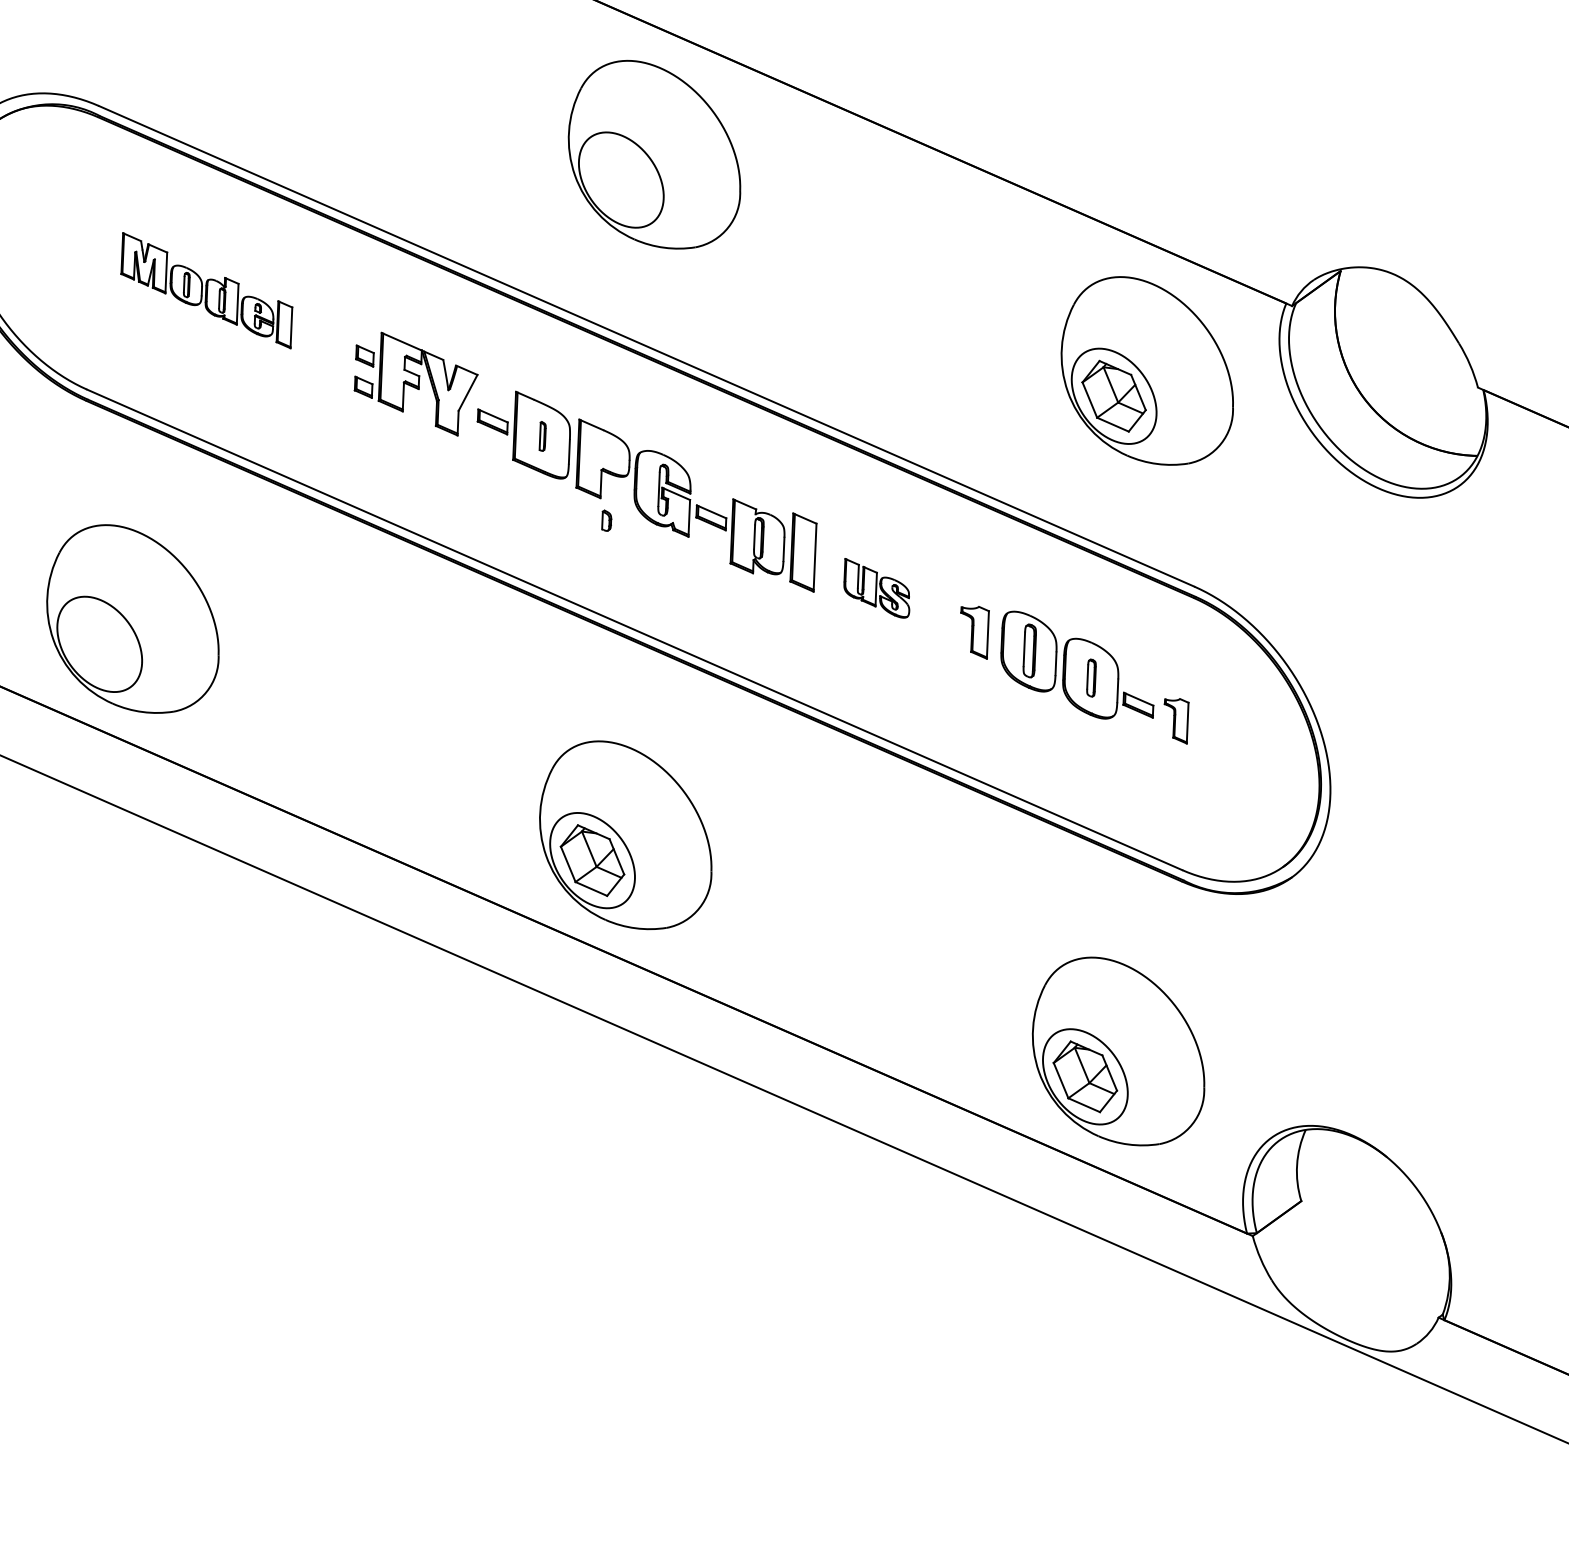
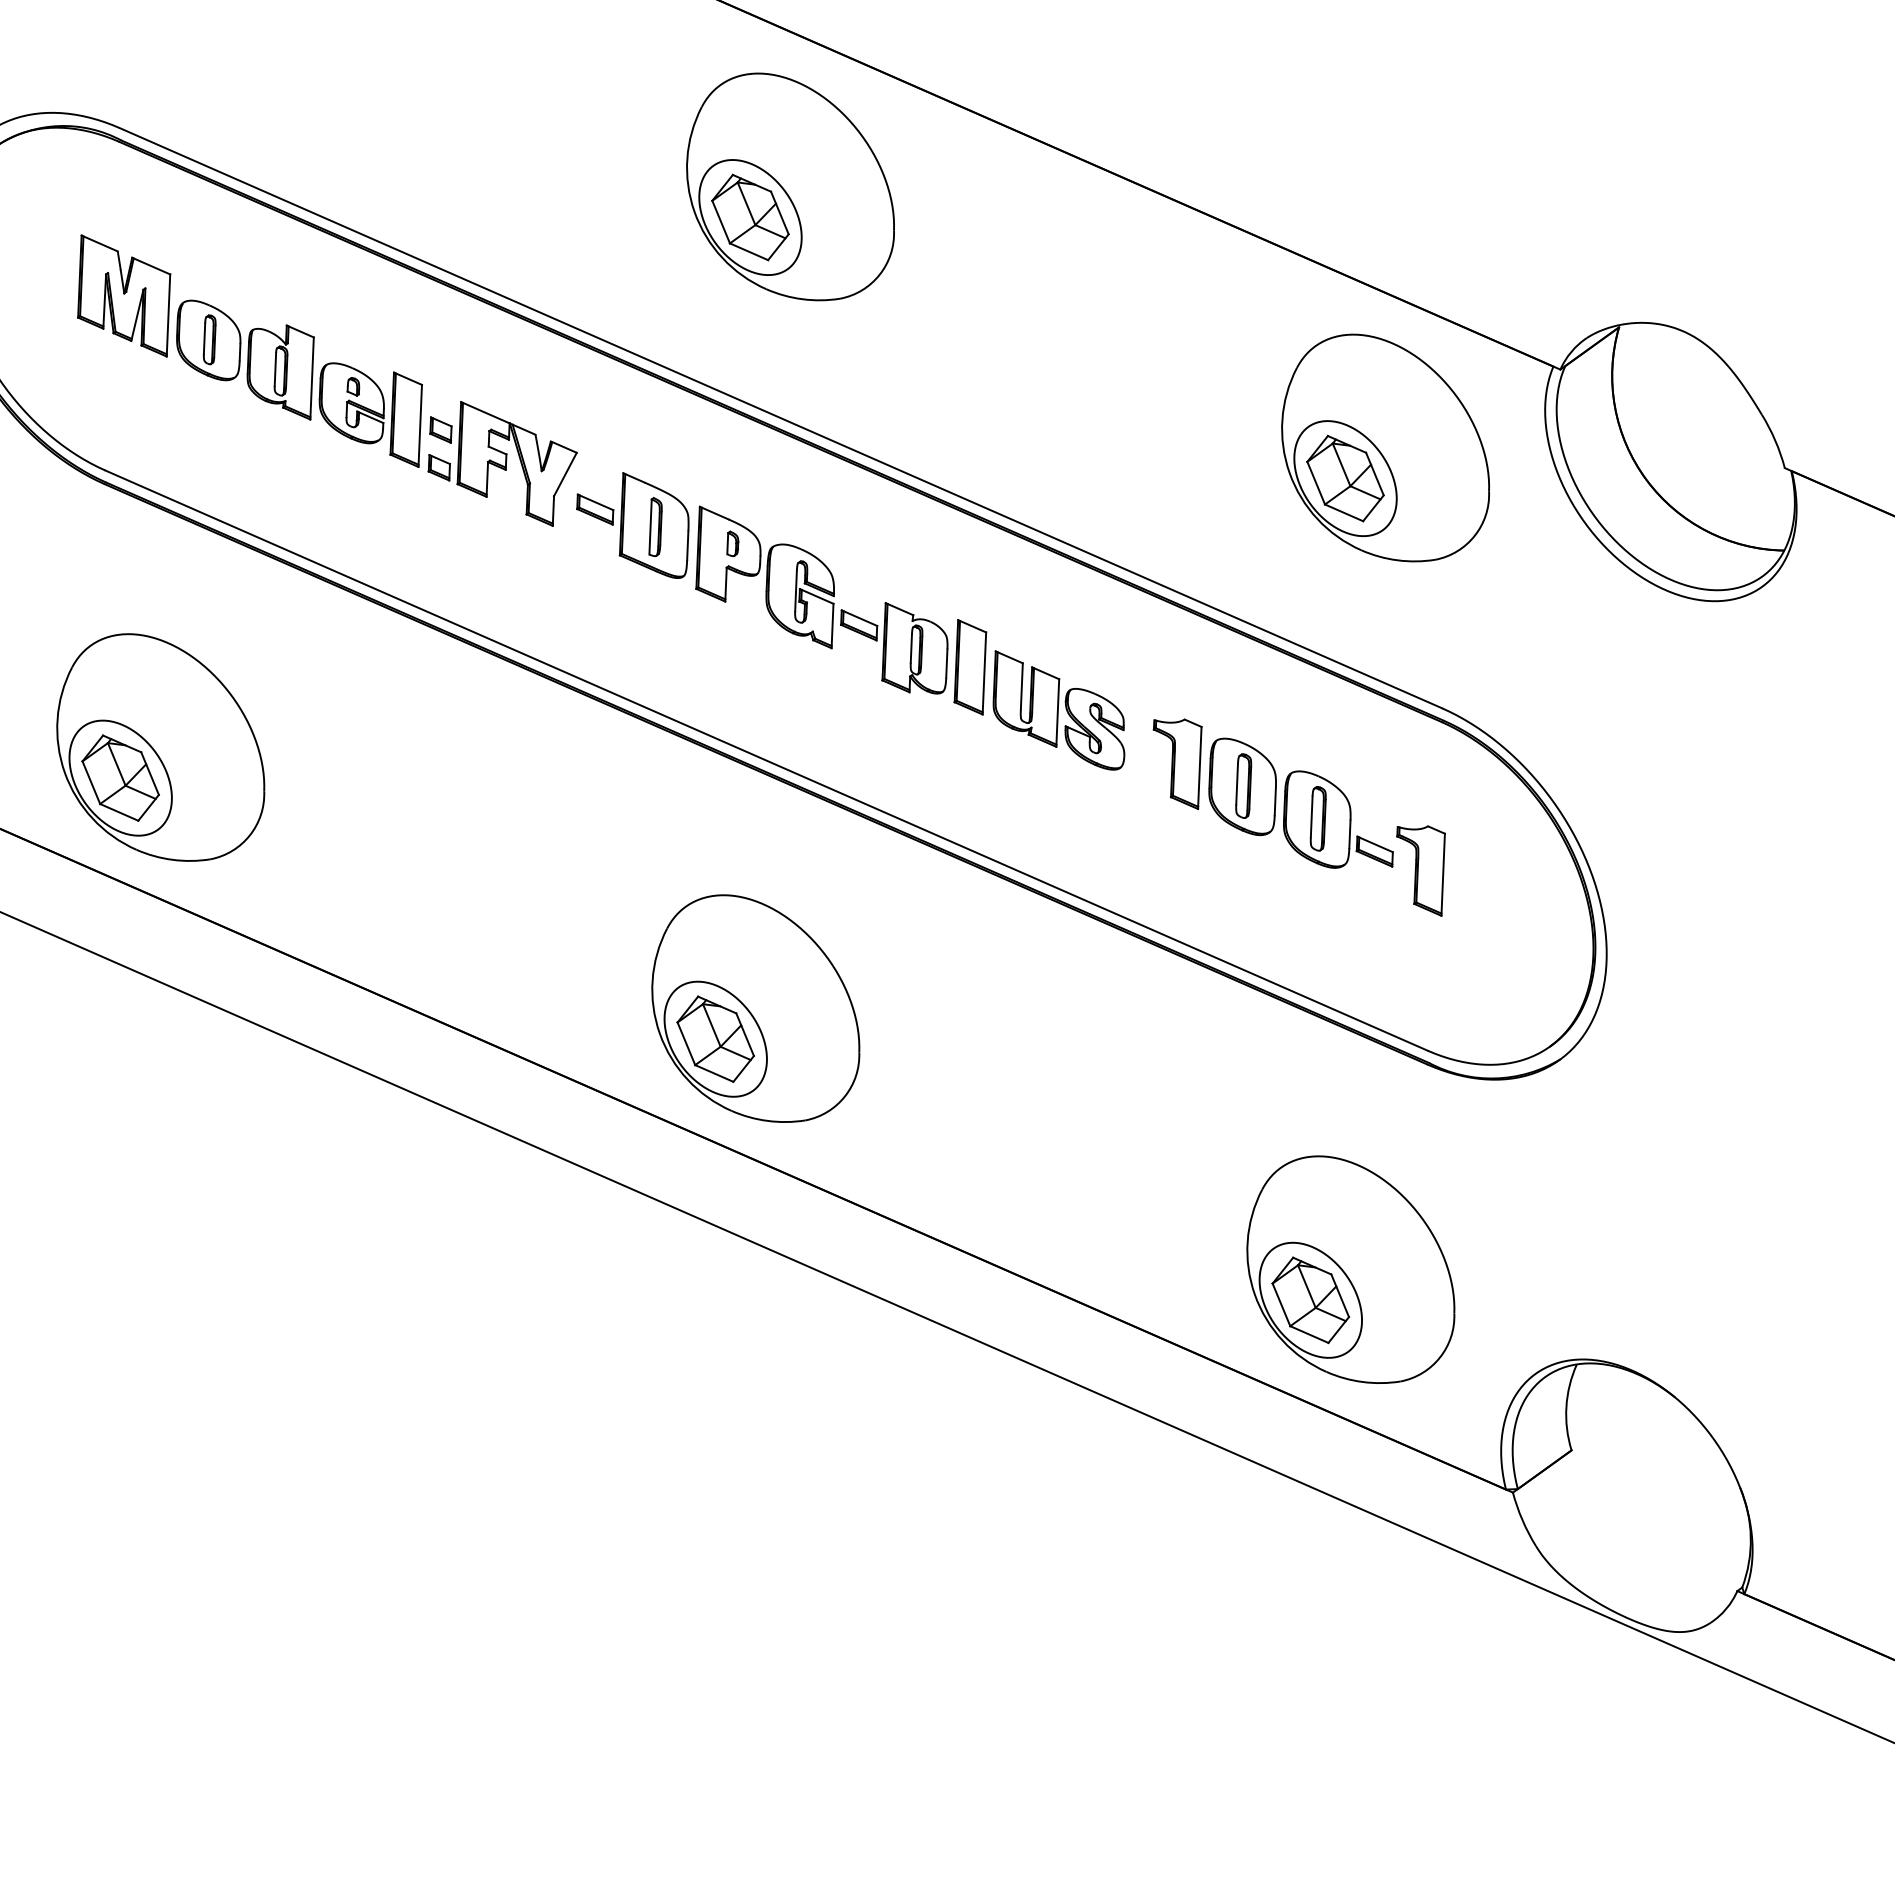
part: (621, 180) -> (750, 217), added
part: (206, 290) -> (249, 350), size x1.67
part: (542, 435) -> (655, 526), size x1.67
part: (606, 520) -> (732, 543), moved
part: (876, 588) -> (1058, 710), size x1.67
part: (974, 632) -> (1177, 763), size x1.43
part: (99, 643) -> (120, 777), added
part: (1090, 677) -> (1317, 818), size x1.43
part: (1176, 720) -> (1420, 870), size x1.67

